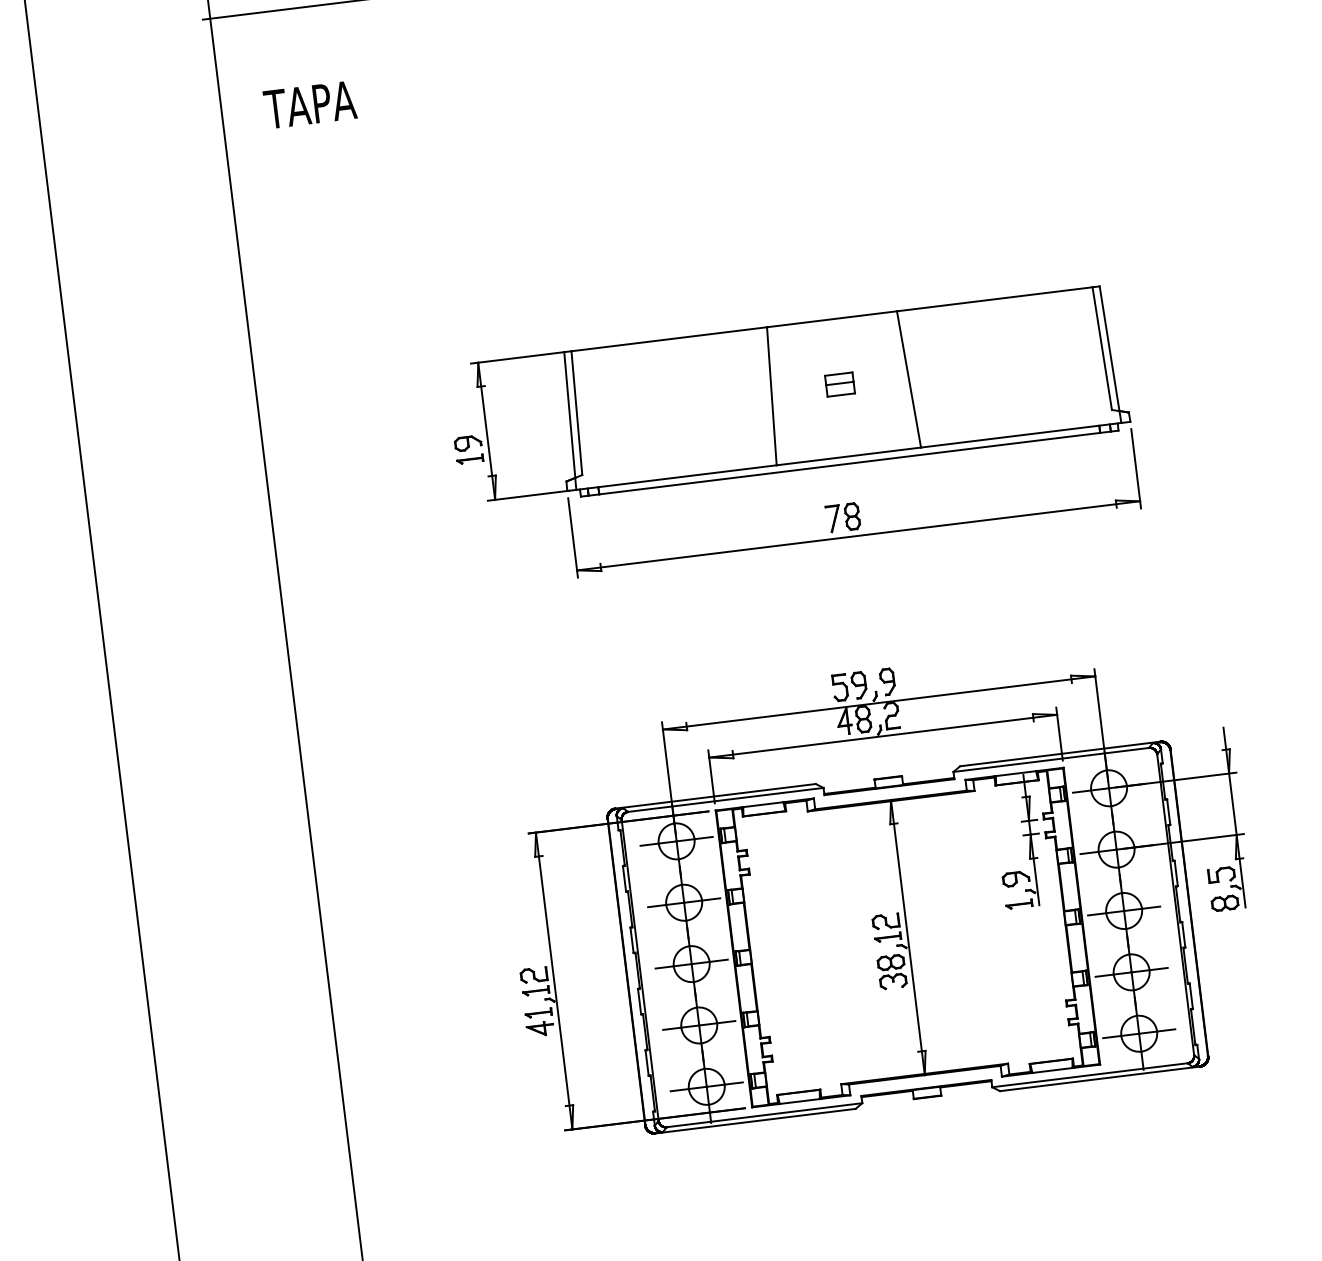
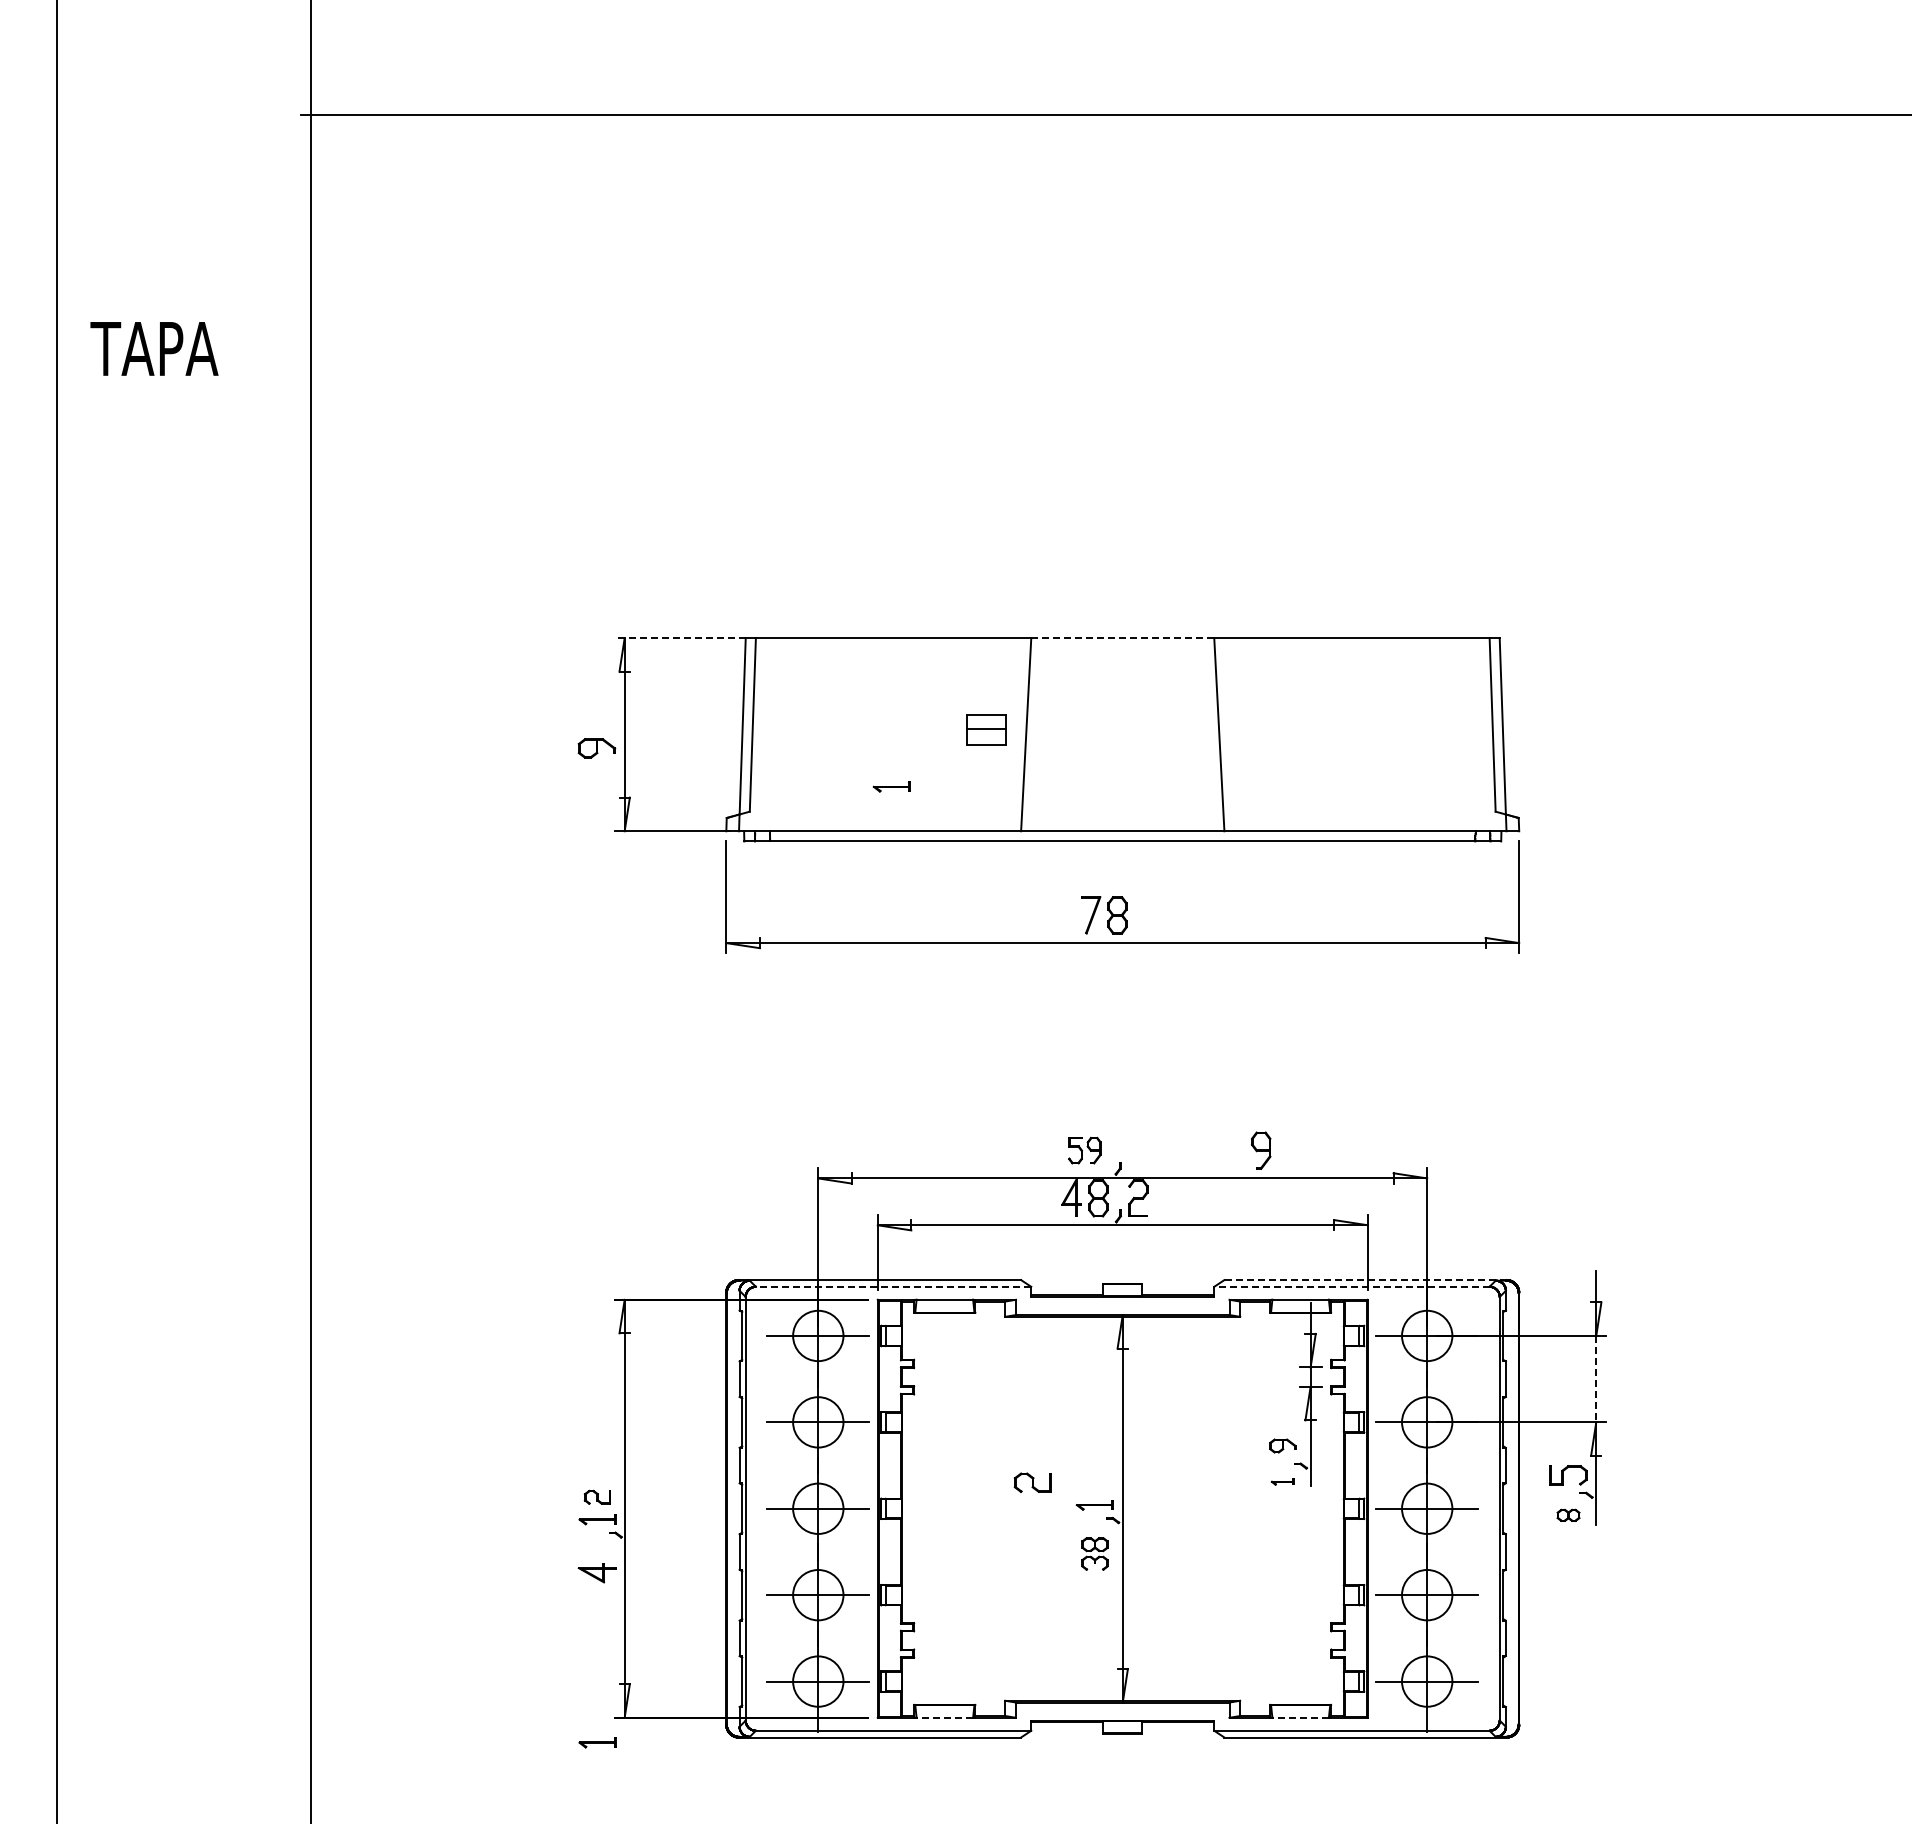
text: (310, 104) -> (154, 348), moved
line: (831, 319) -> (1122, 638), solid -> dashed
line: (517, 358) -> (680, 638), solid -> dashed
part: (839, 384) -> (986, 729), moved
part: (469, 459) -> (891, 786), moved
part: (887, 681) -> (1261, 1150), moved
part: (849, 686) -> (1084, 1150), size x0.7
line: (1059, 754) -> (1364, 1280), solid -> dashed
line: (1050, 759) -> (1351, 1286), solid -> dashed
line: (725, 799) -> (893, 1286), solid -> dashed
line: (1233, 804) -> (1596, 1379), solid -> dashed
part: (1015, 878) -> (1282, 1445), size x0.7
part: (1225, 903) -> (1568, 1515), size x0.6
part: (1018, 904) -> (1282, 1481), size x0.6
part: (885, 921) -> (1032, 1482), moved
part: (891, 971) -> (1094, 1553), size x0.7
part: (533, 975) -> (597, 1497), size x0.7
part: (538, 1013) -> (597, 1742), moved
line: (1052, 1070) -> (1300, 1717), solid -> dashed
line: (799, 1101) -> (944, 1717), solid -> dashed

